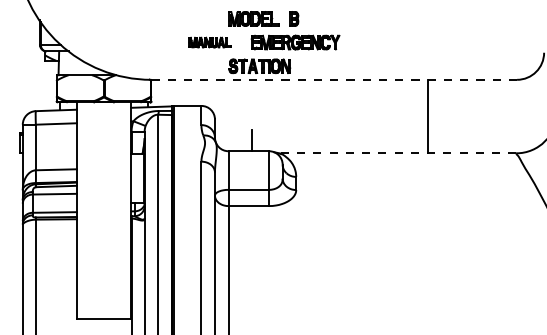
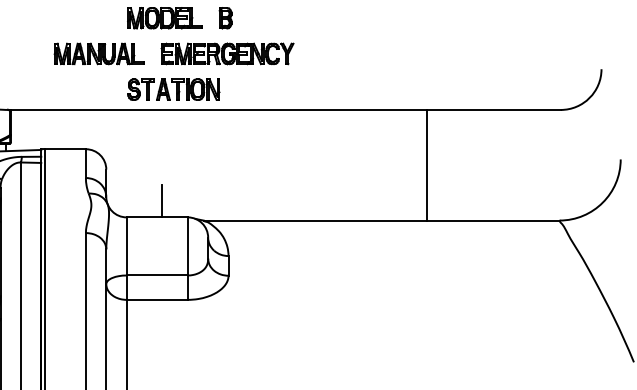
part: (209, 42) -> (98, 53), size x1.43
line: (334, 79) -> (286, 109), dashed -> solid
line: (397, 153) -> (380, 220), dashed -> solid

